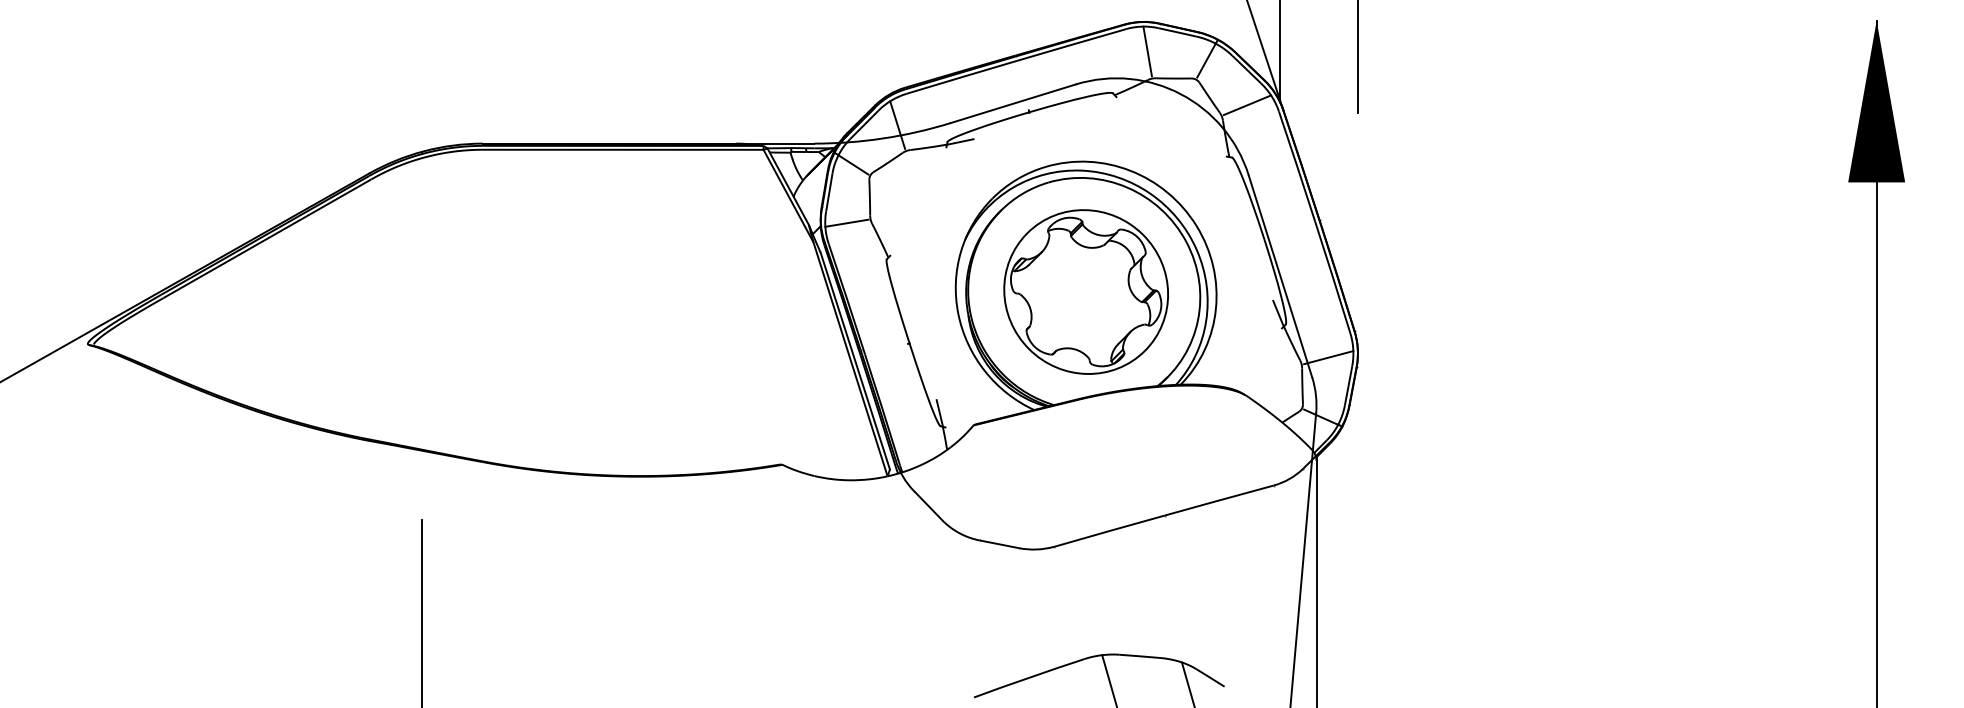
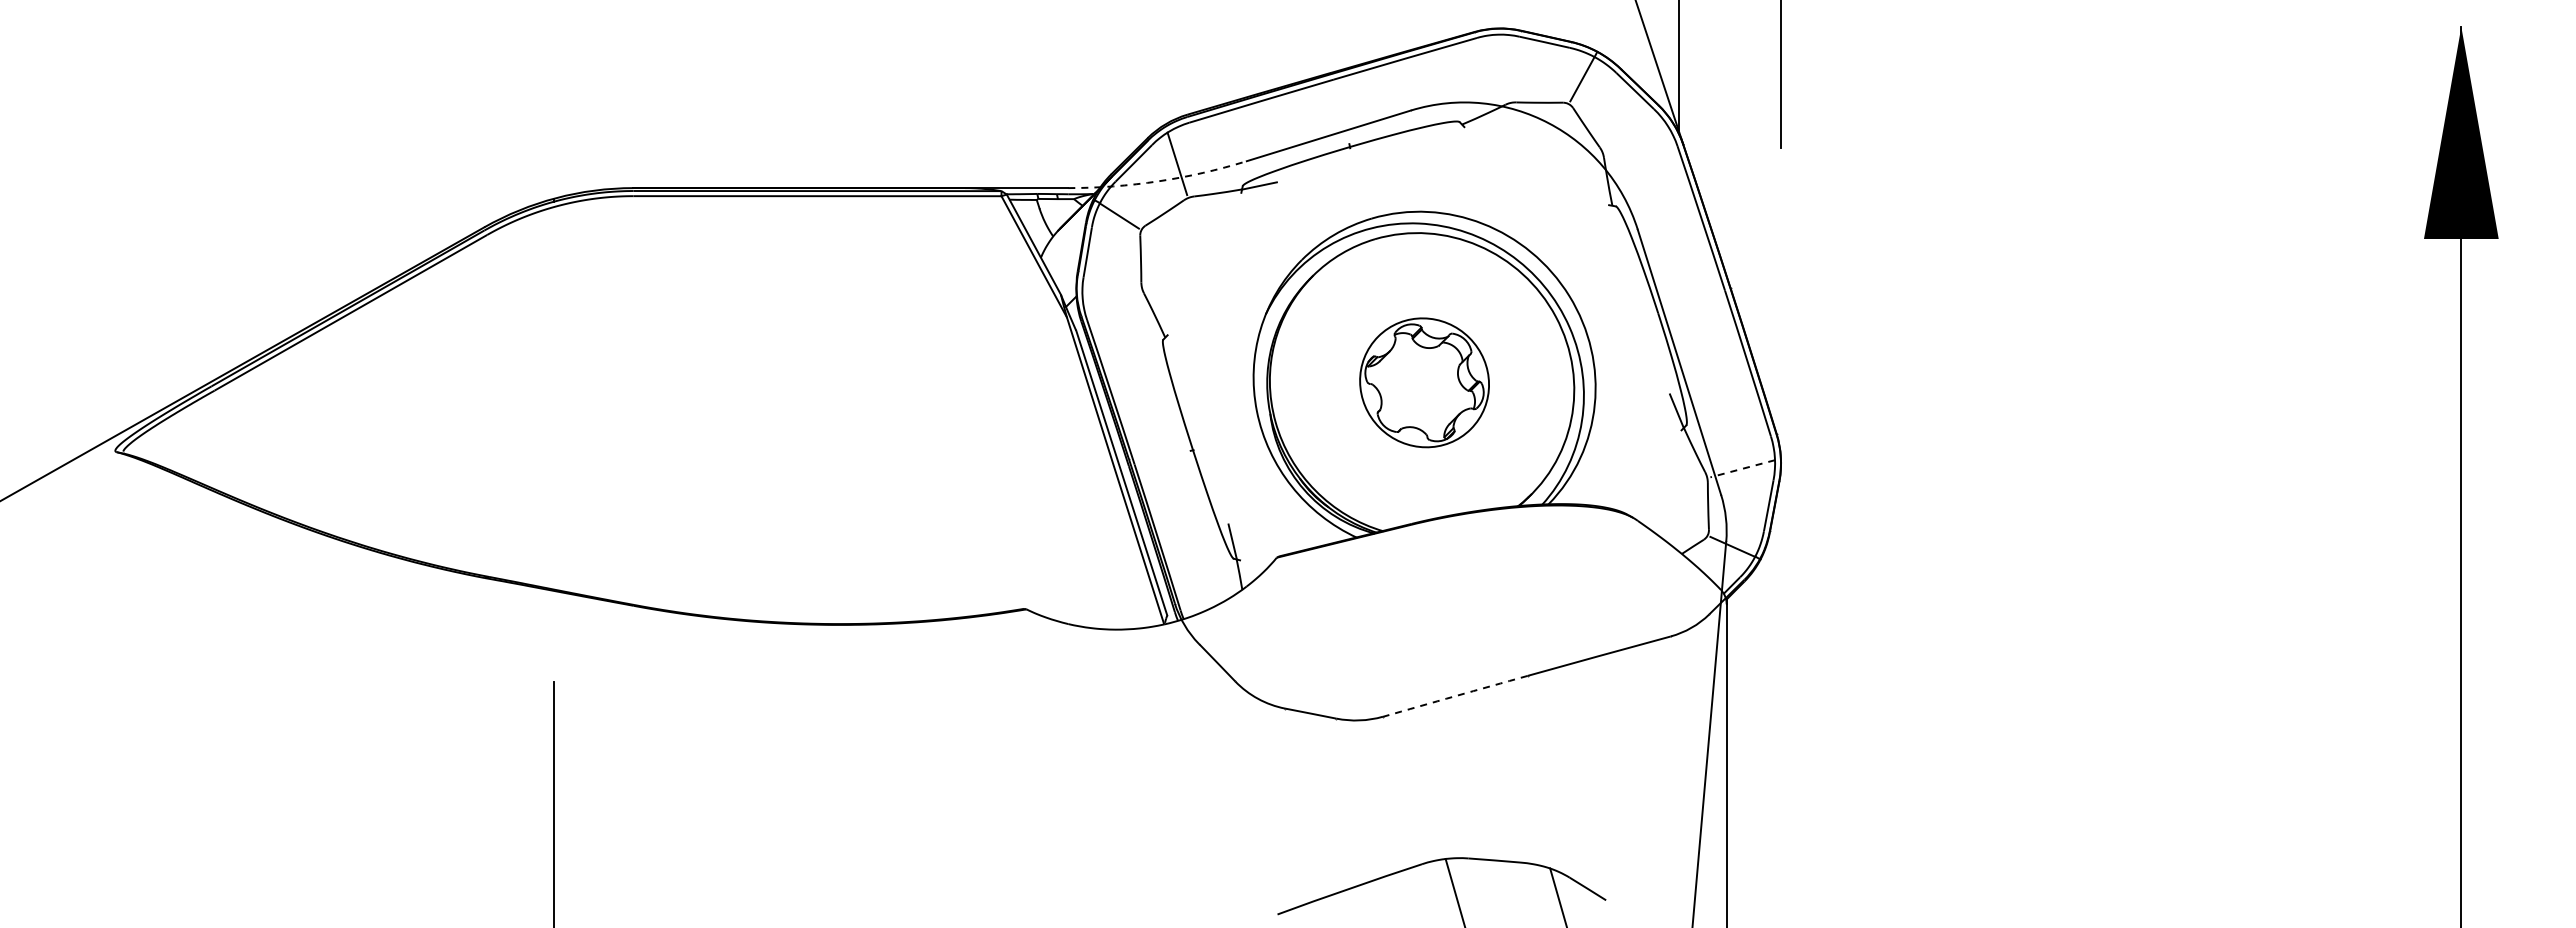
line: (1147, 50) -> (1504, 66), removed
line: (1247, 105) -> (1636, 137), removed
arc: (883, 138) -> (1158, 181), solid -> dashed
line: (846, 223) -> (1110, 292), removed
part: (1086, 291) -> (1424, 382), size x0.6
line: (1328, 357) -> (1742, 468), solid -> dashed
arc: (1109, 531) -> (1455, 696), solid -> dashed

